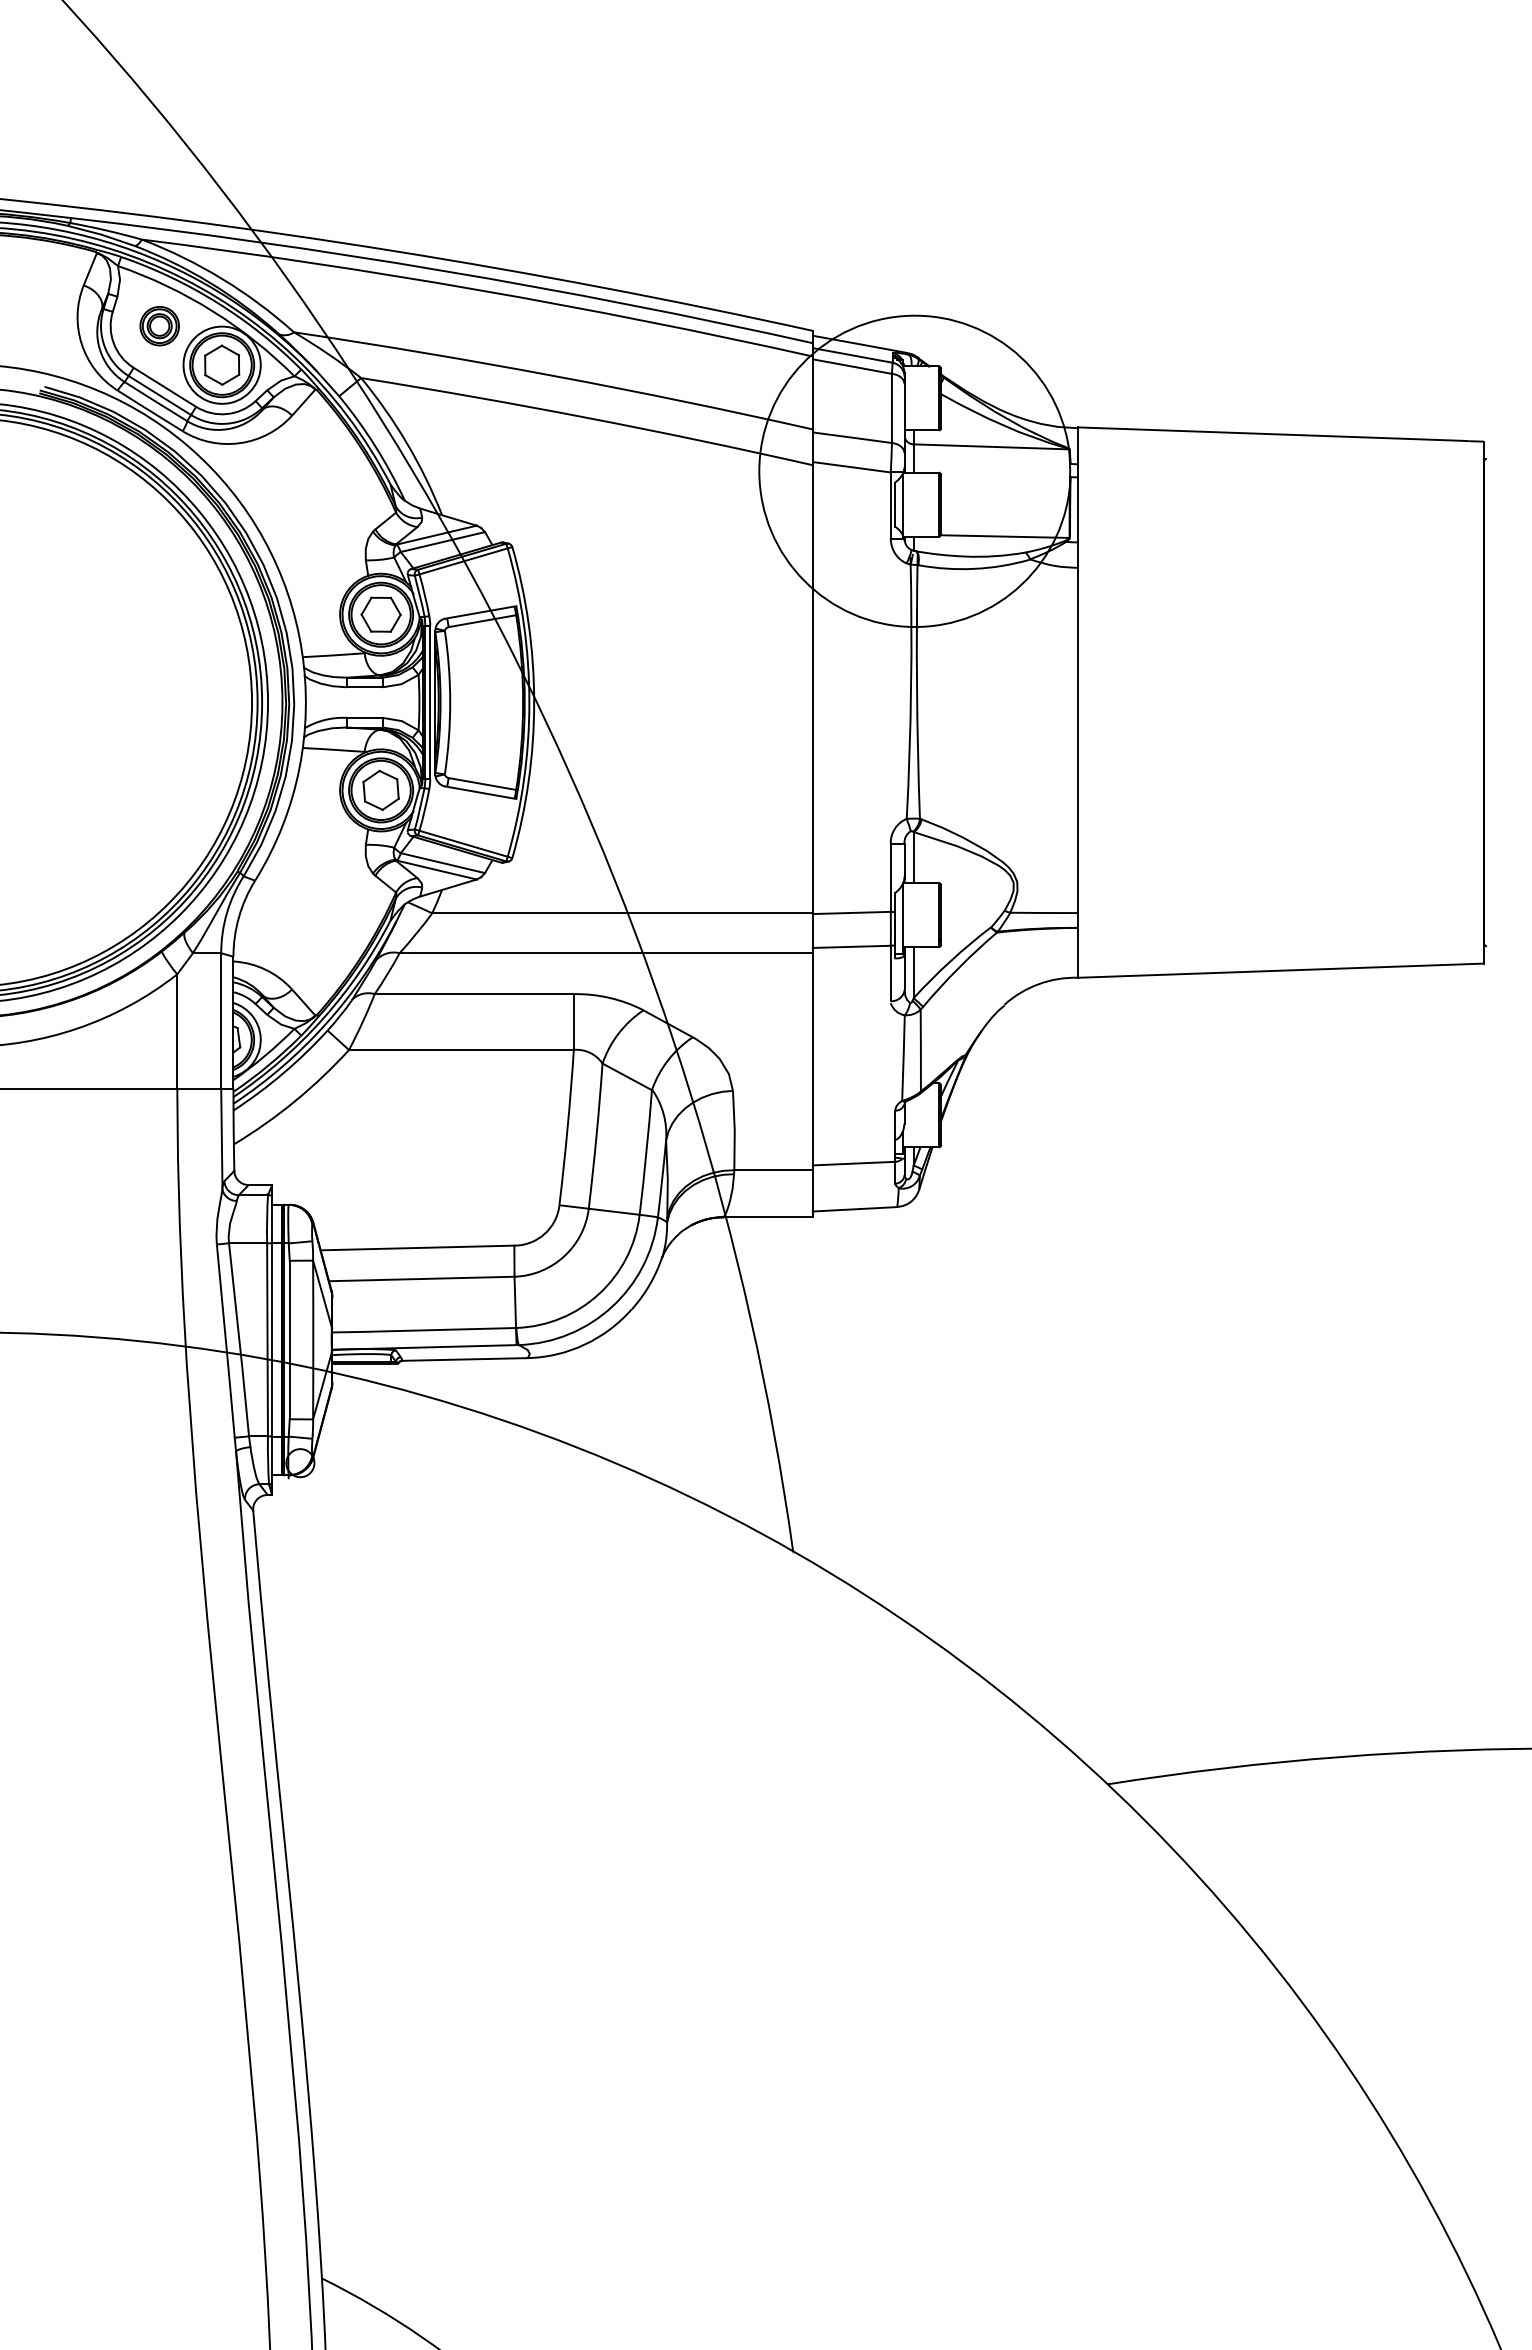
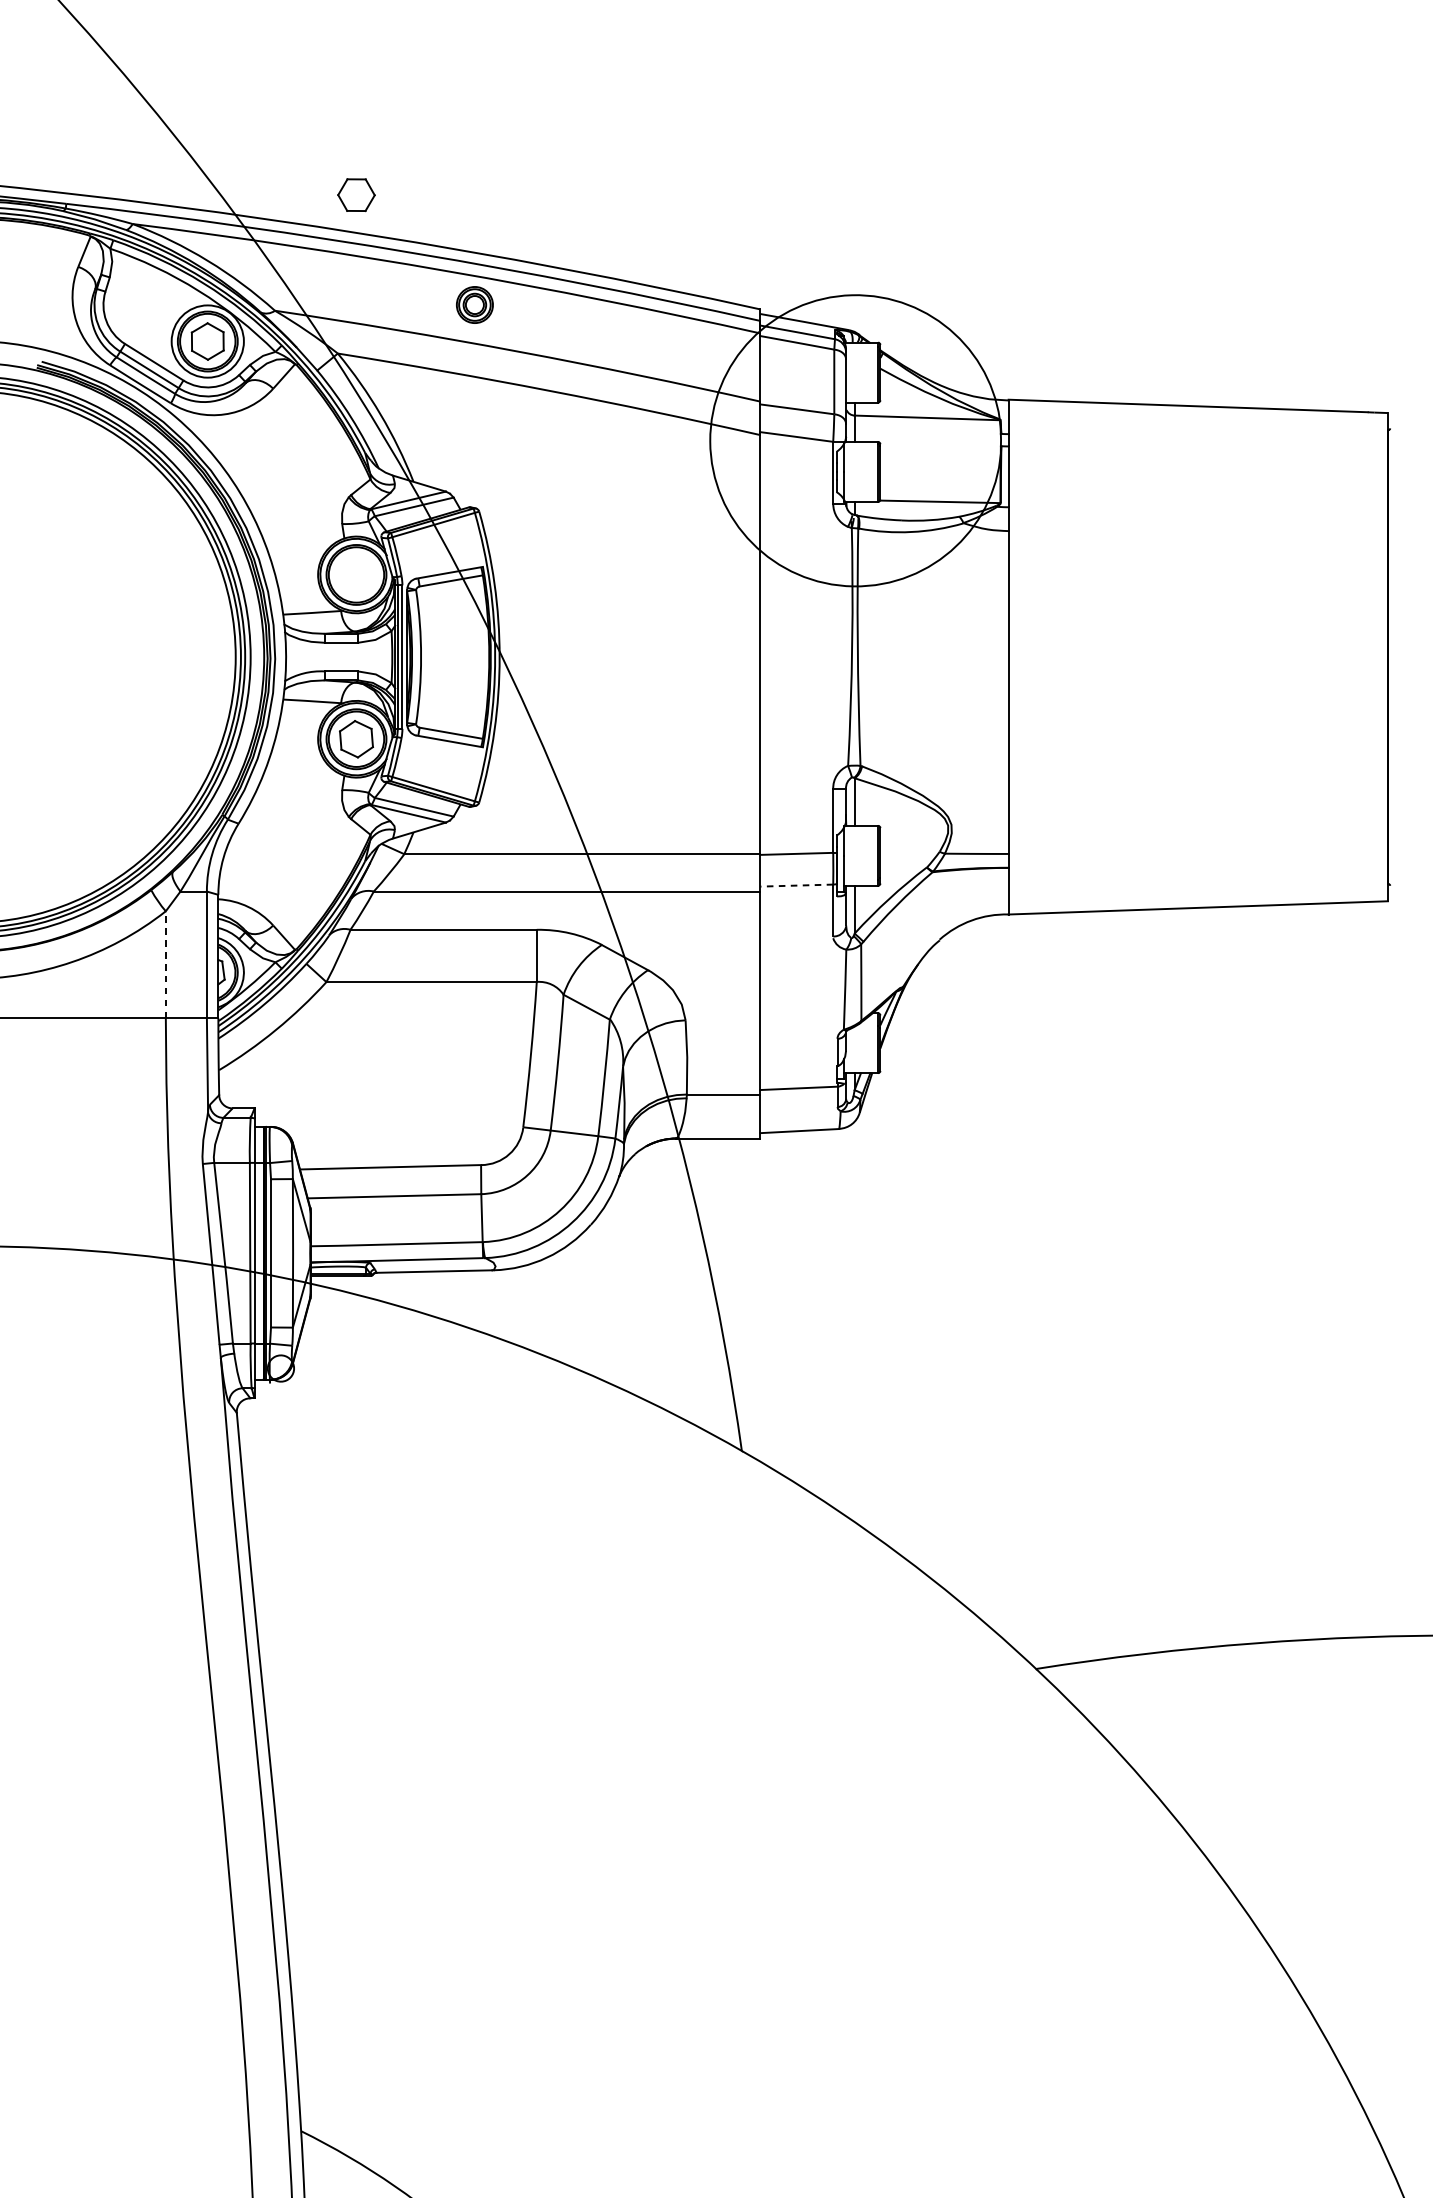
part: (159, 326) -> (474, 305), moved
part: (380, 614) -> (355, 194), moved
line: (851, 946) -> (796, 885), solid -> dashed
line: (177, 1031) -> (166, 964), solid -> dashed

